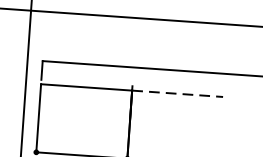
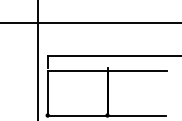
line: (177, 93) -> (137, 70), dashed -> solid

